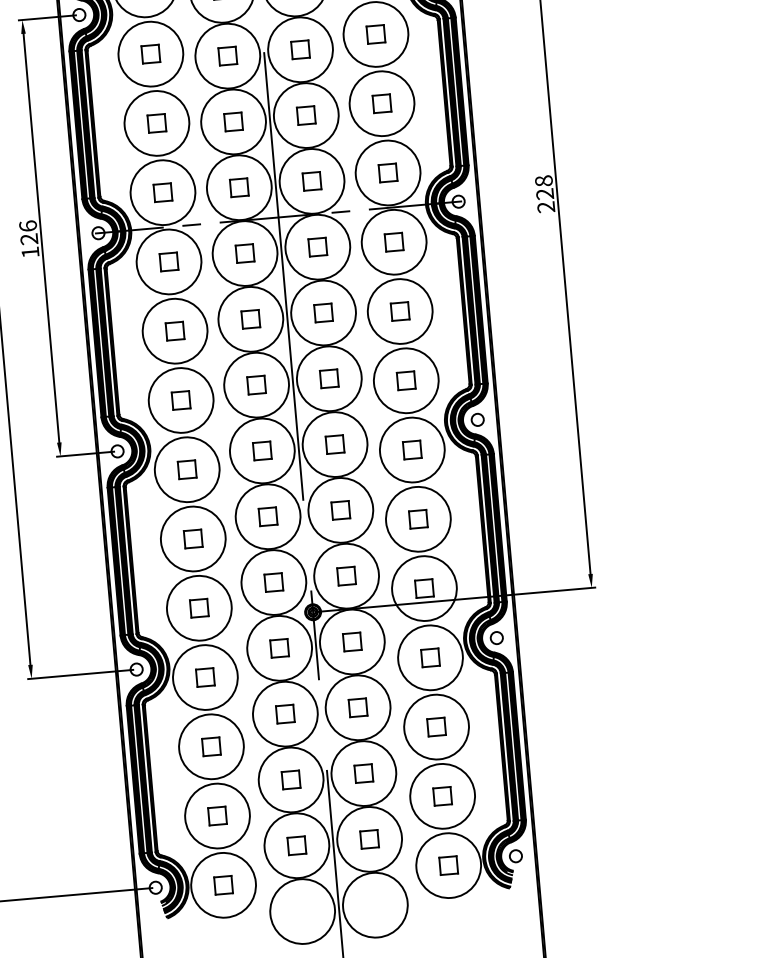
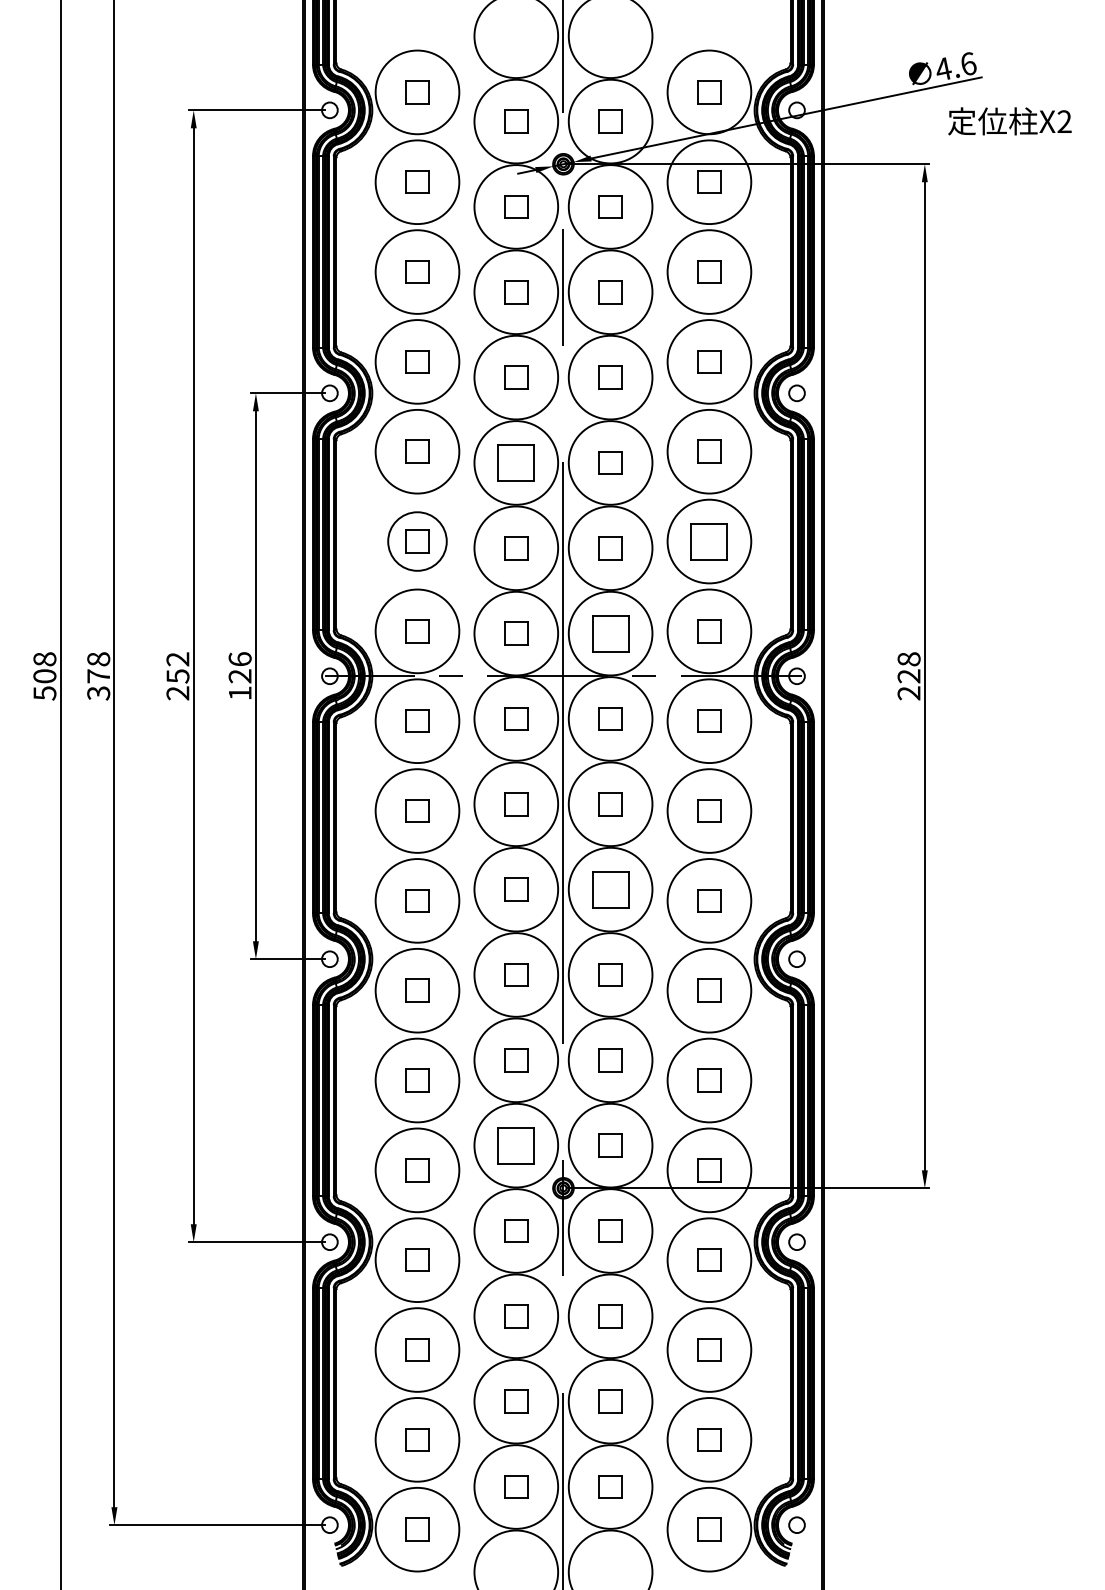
part: (227, 55) -> (516, 462), size x1.6
part: (382, 103) -> (709, 541), size x1.6
circle: (156, 123) -> (417, 541), size x0.7
part: (311, 181) -> (610, 633), size x1.6
part: (329, 378) -> (610, 889), size x1.6
part: (274, 582) -> (516, 1145), size x1.6

